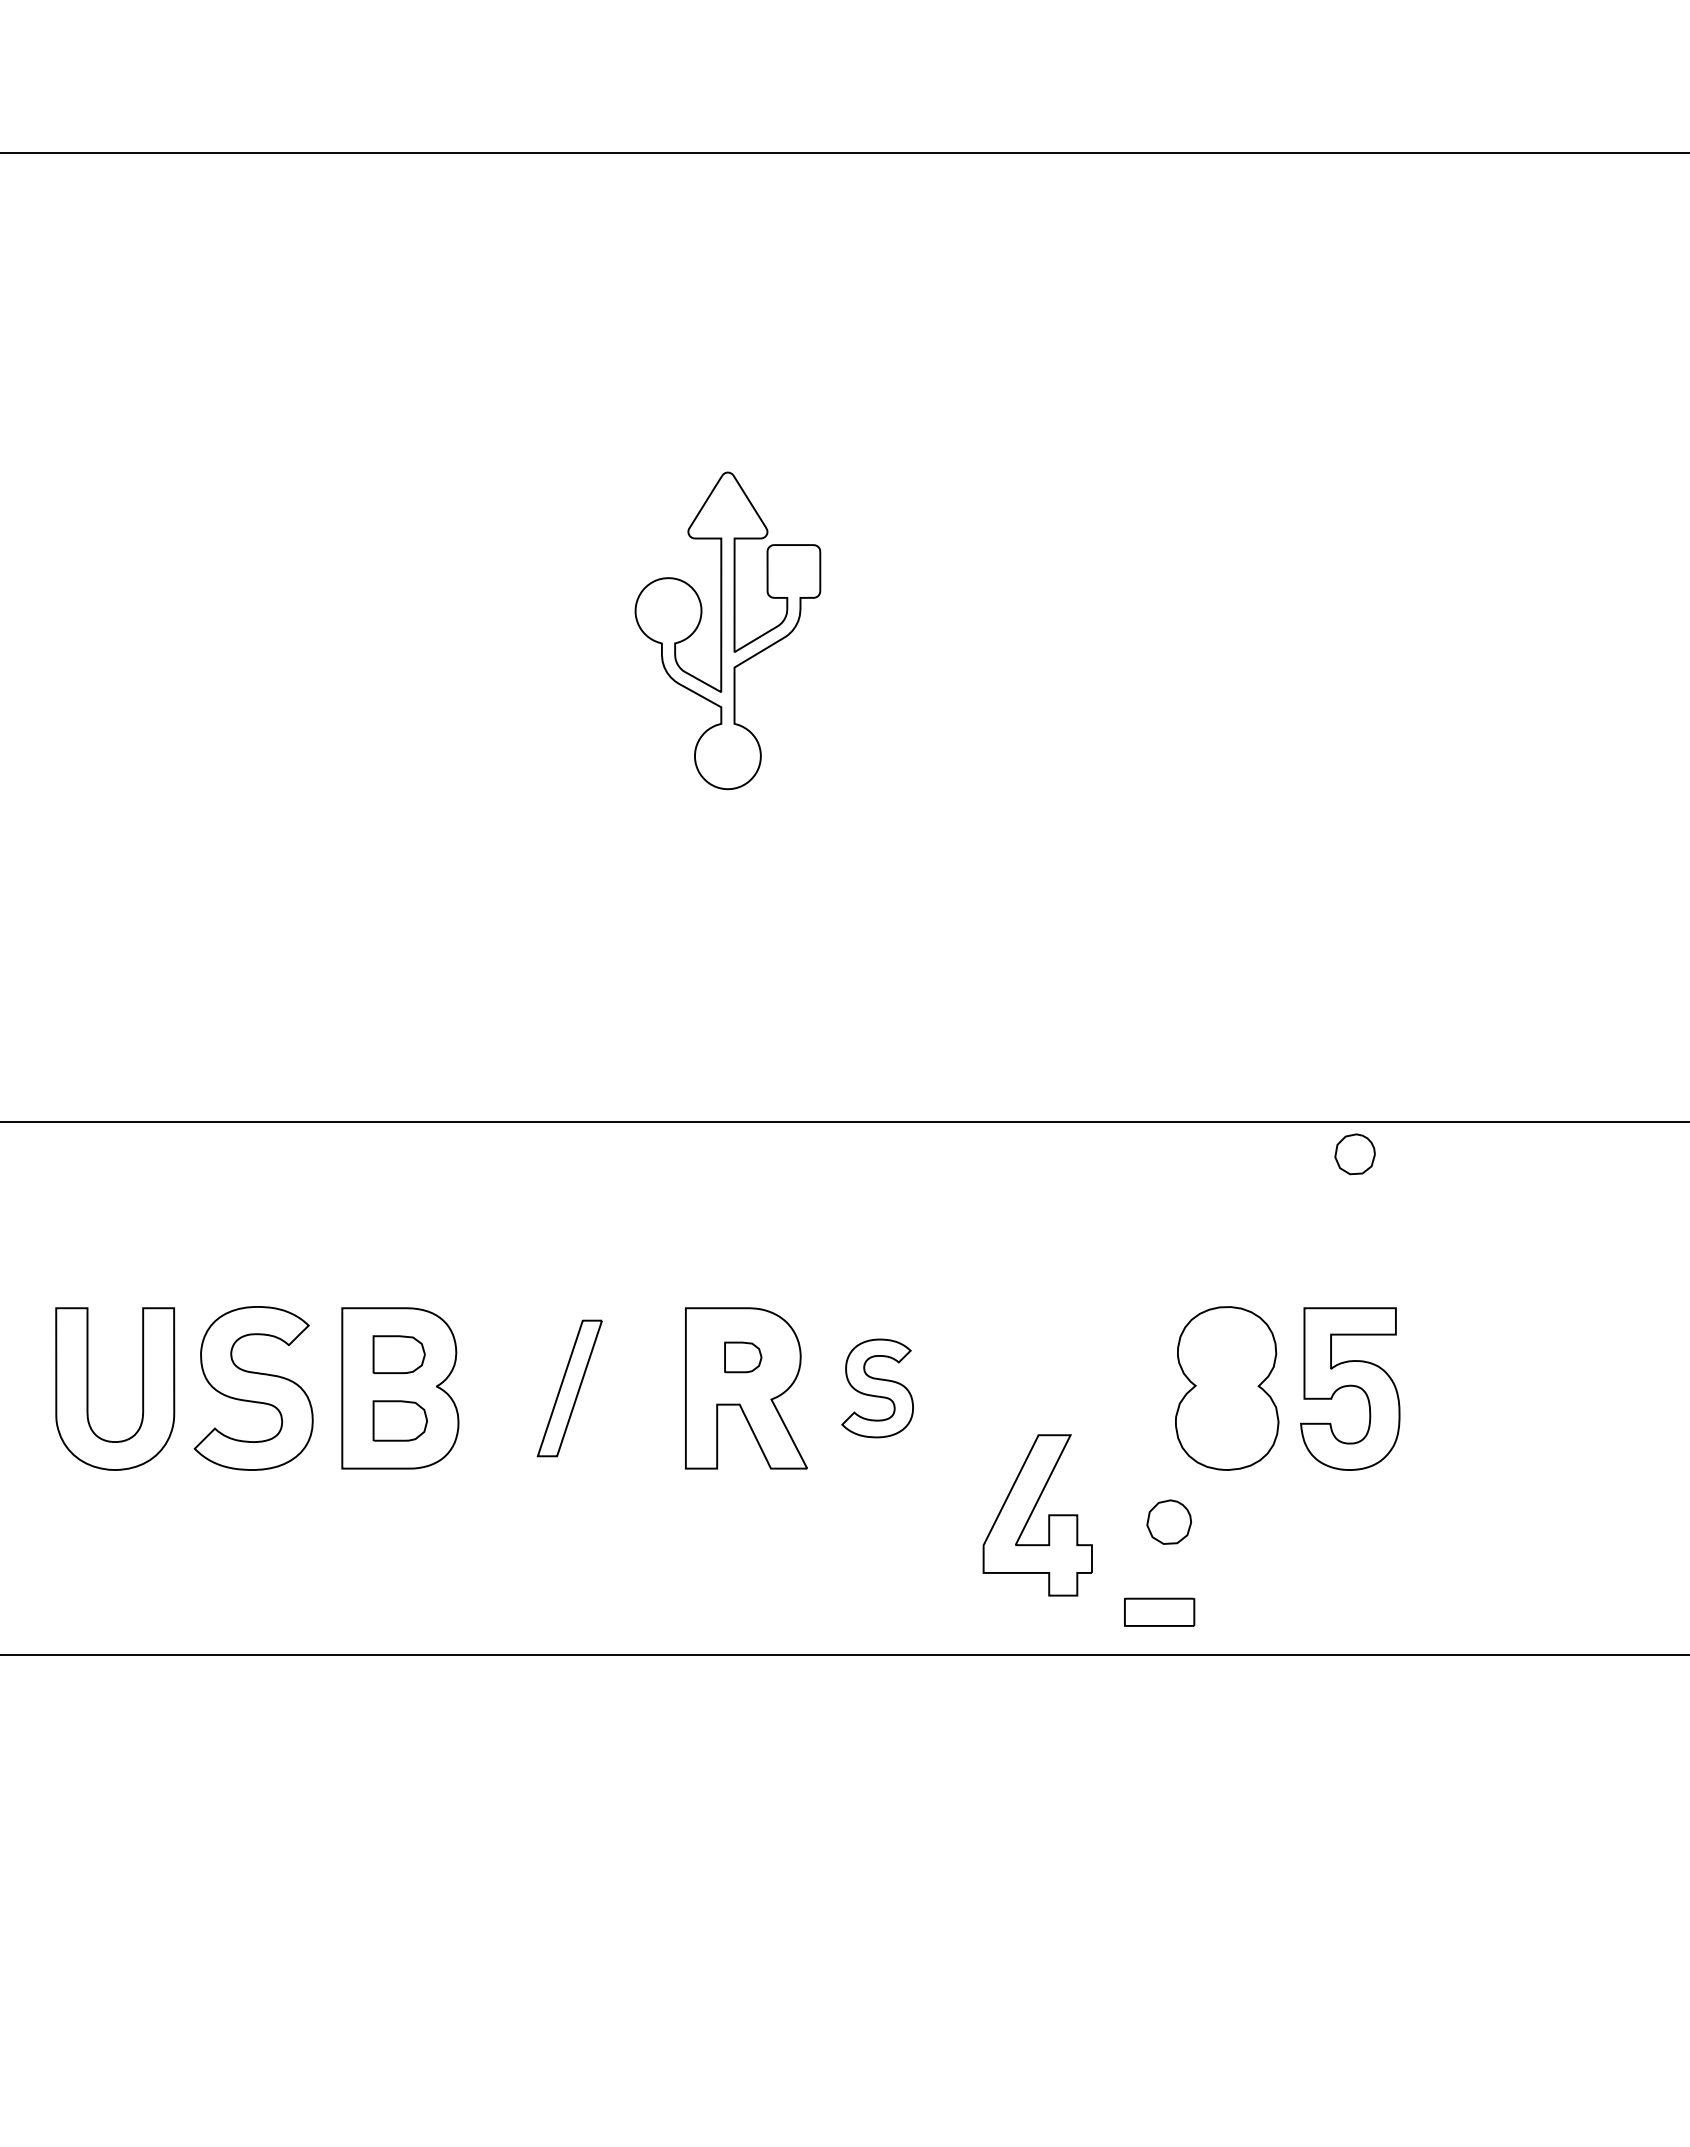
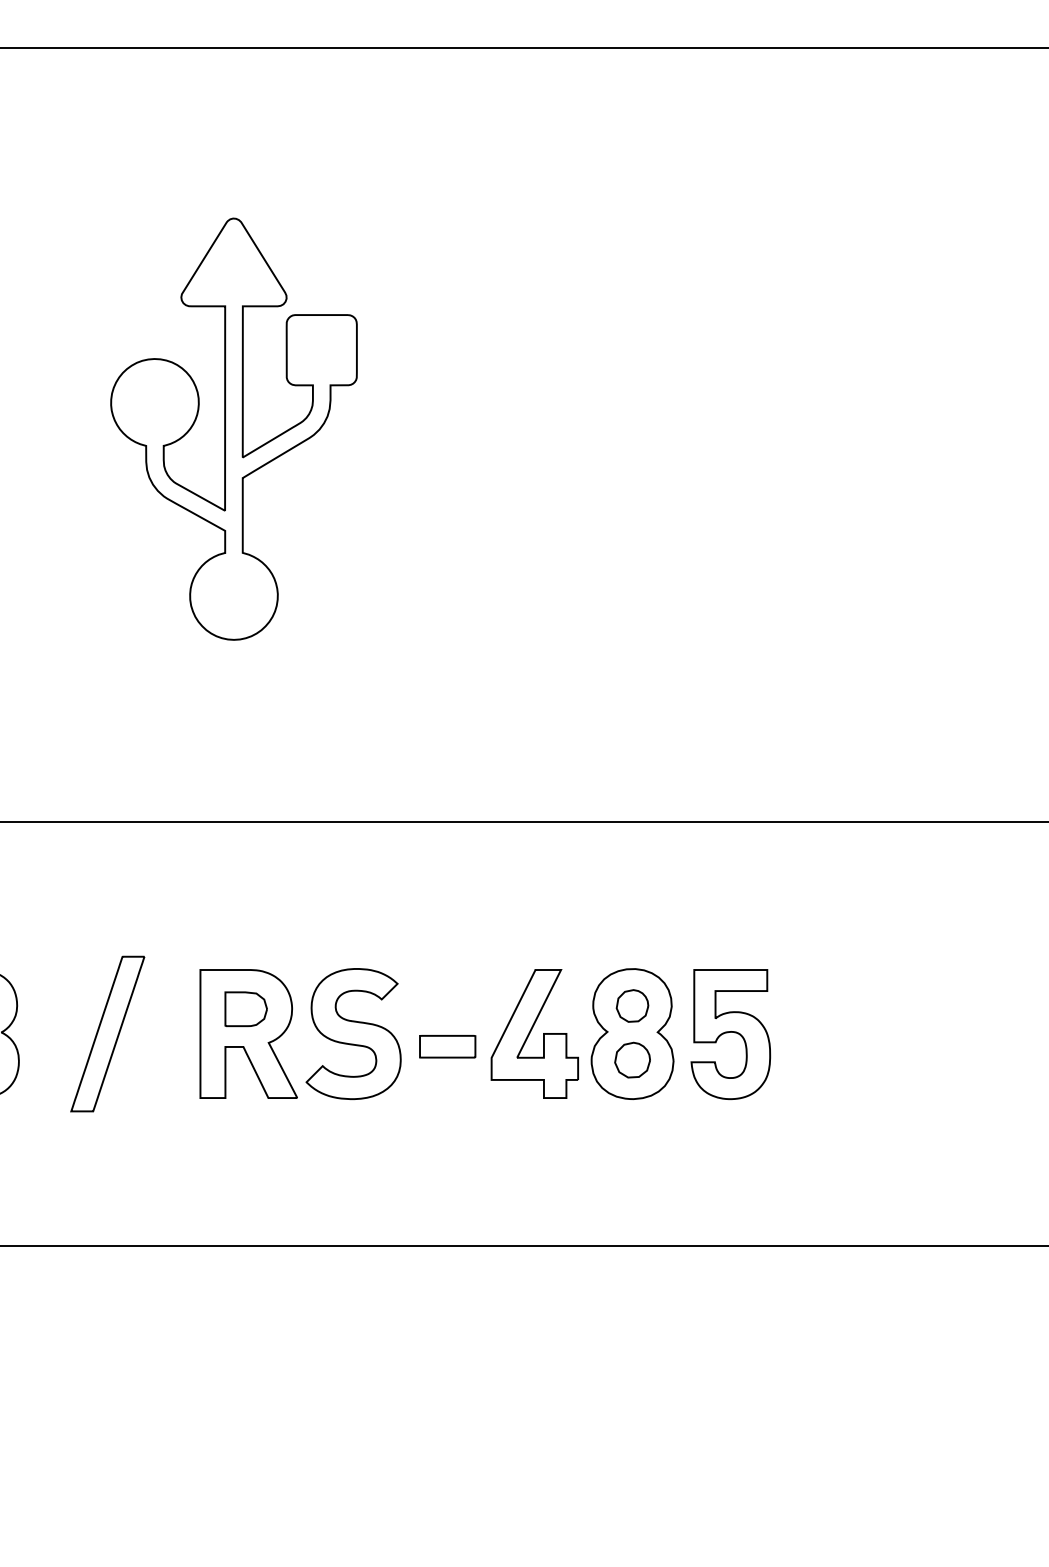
part: (727, 630) -> (233, 428), size x1.67
part: (1354, 1154) -> (632, 1006), moved
part: (743, 1357) -> (246, 1009), size x1.43
part: (569, 1388) -> (107, 1034), size x1.43
part: (877, 1388) -> (353, 1034), size x1.67
part: (1037, 1515) -> (534, 1034), moved
part: (1168, 1521) -> (632, 1059), moved
part: (1159, 1611) -> (447, 1046), moved

